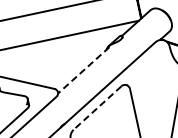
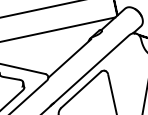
line: (83, 70) -> (69, 58), dashed -> solid
line: (97, 108) -> (81, 90), dashed -> solid

